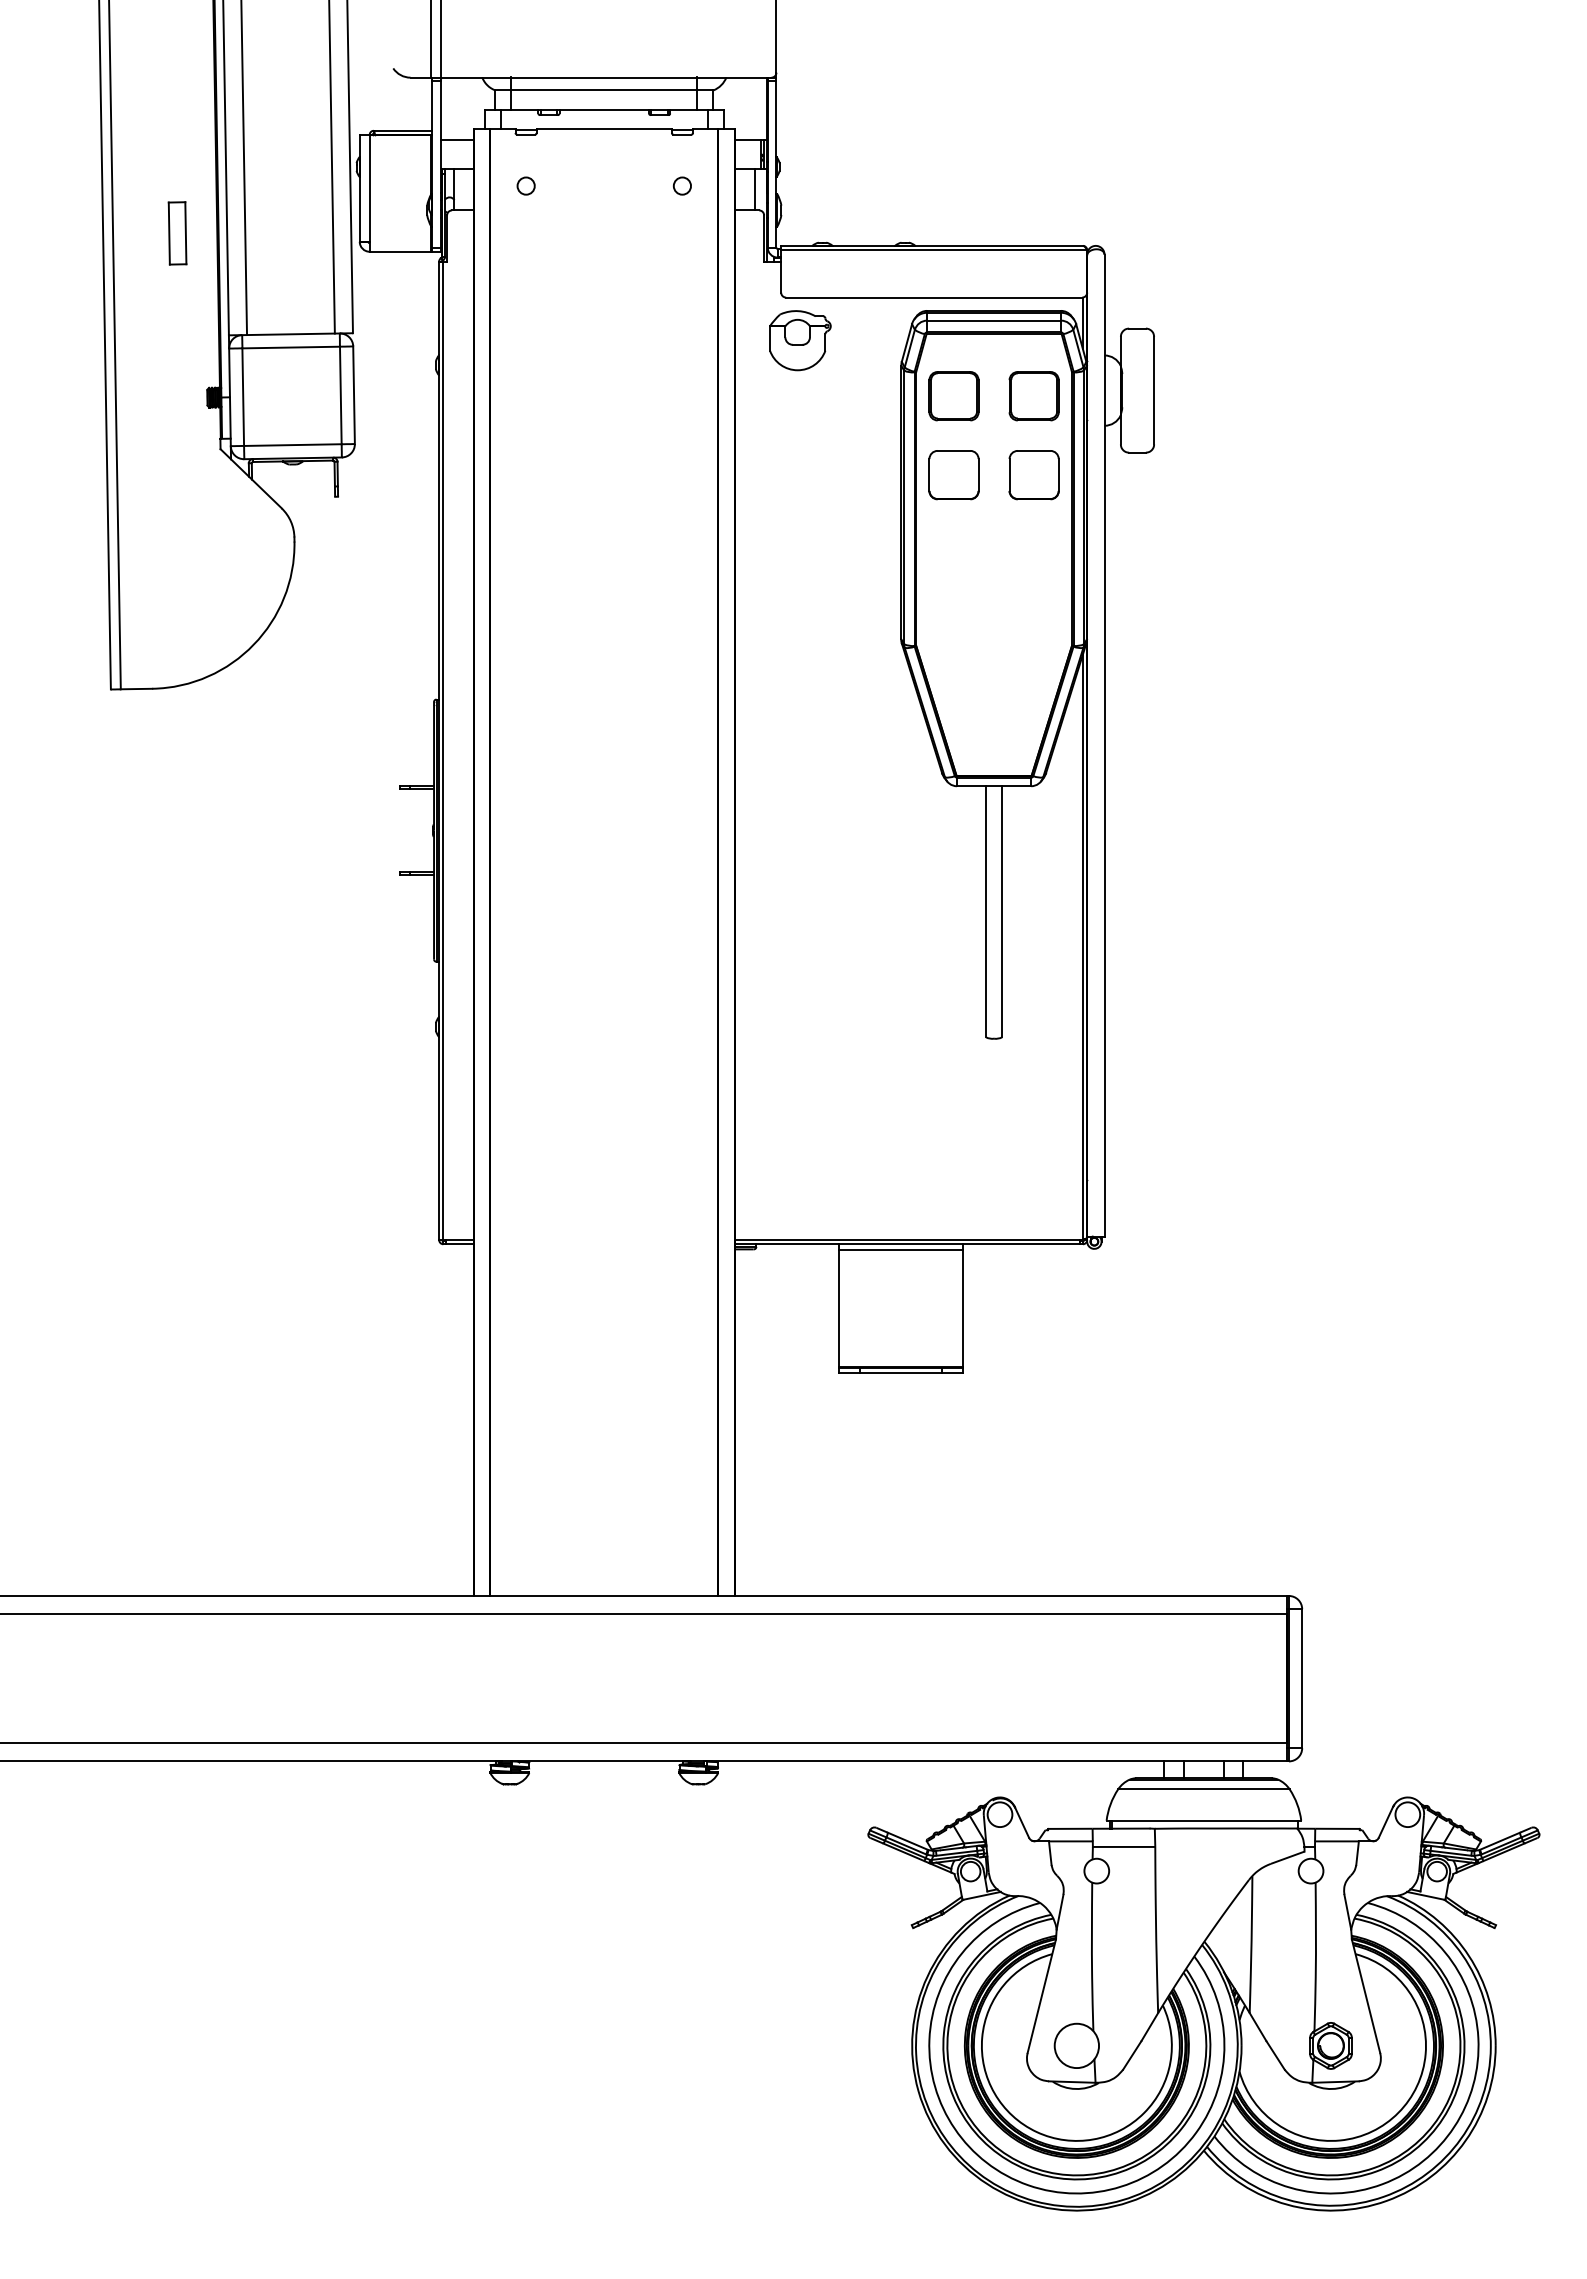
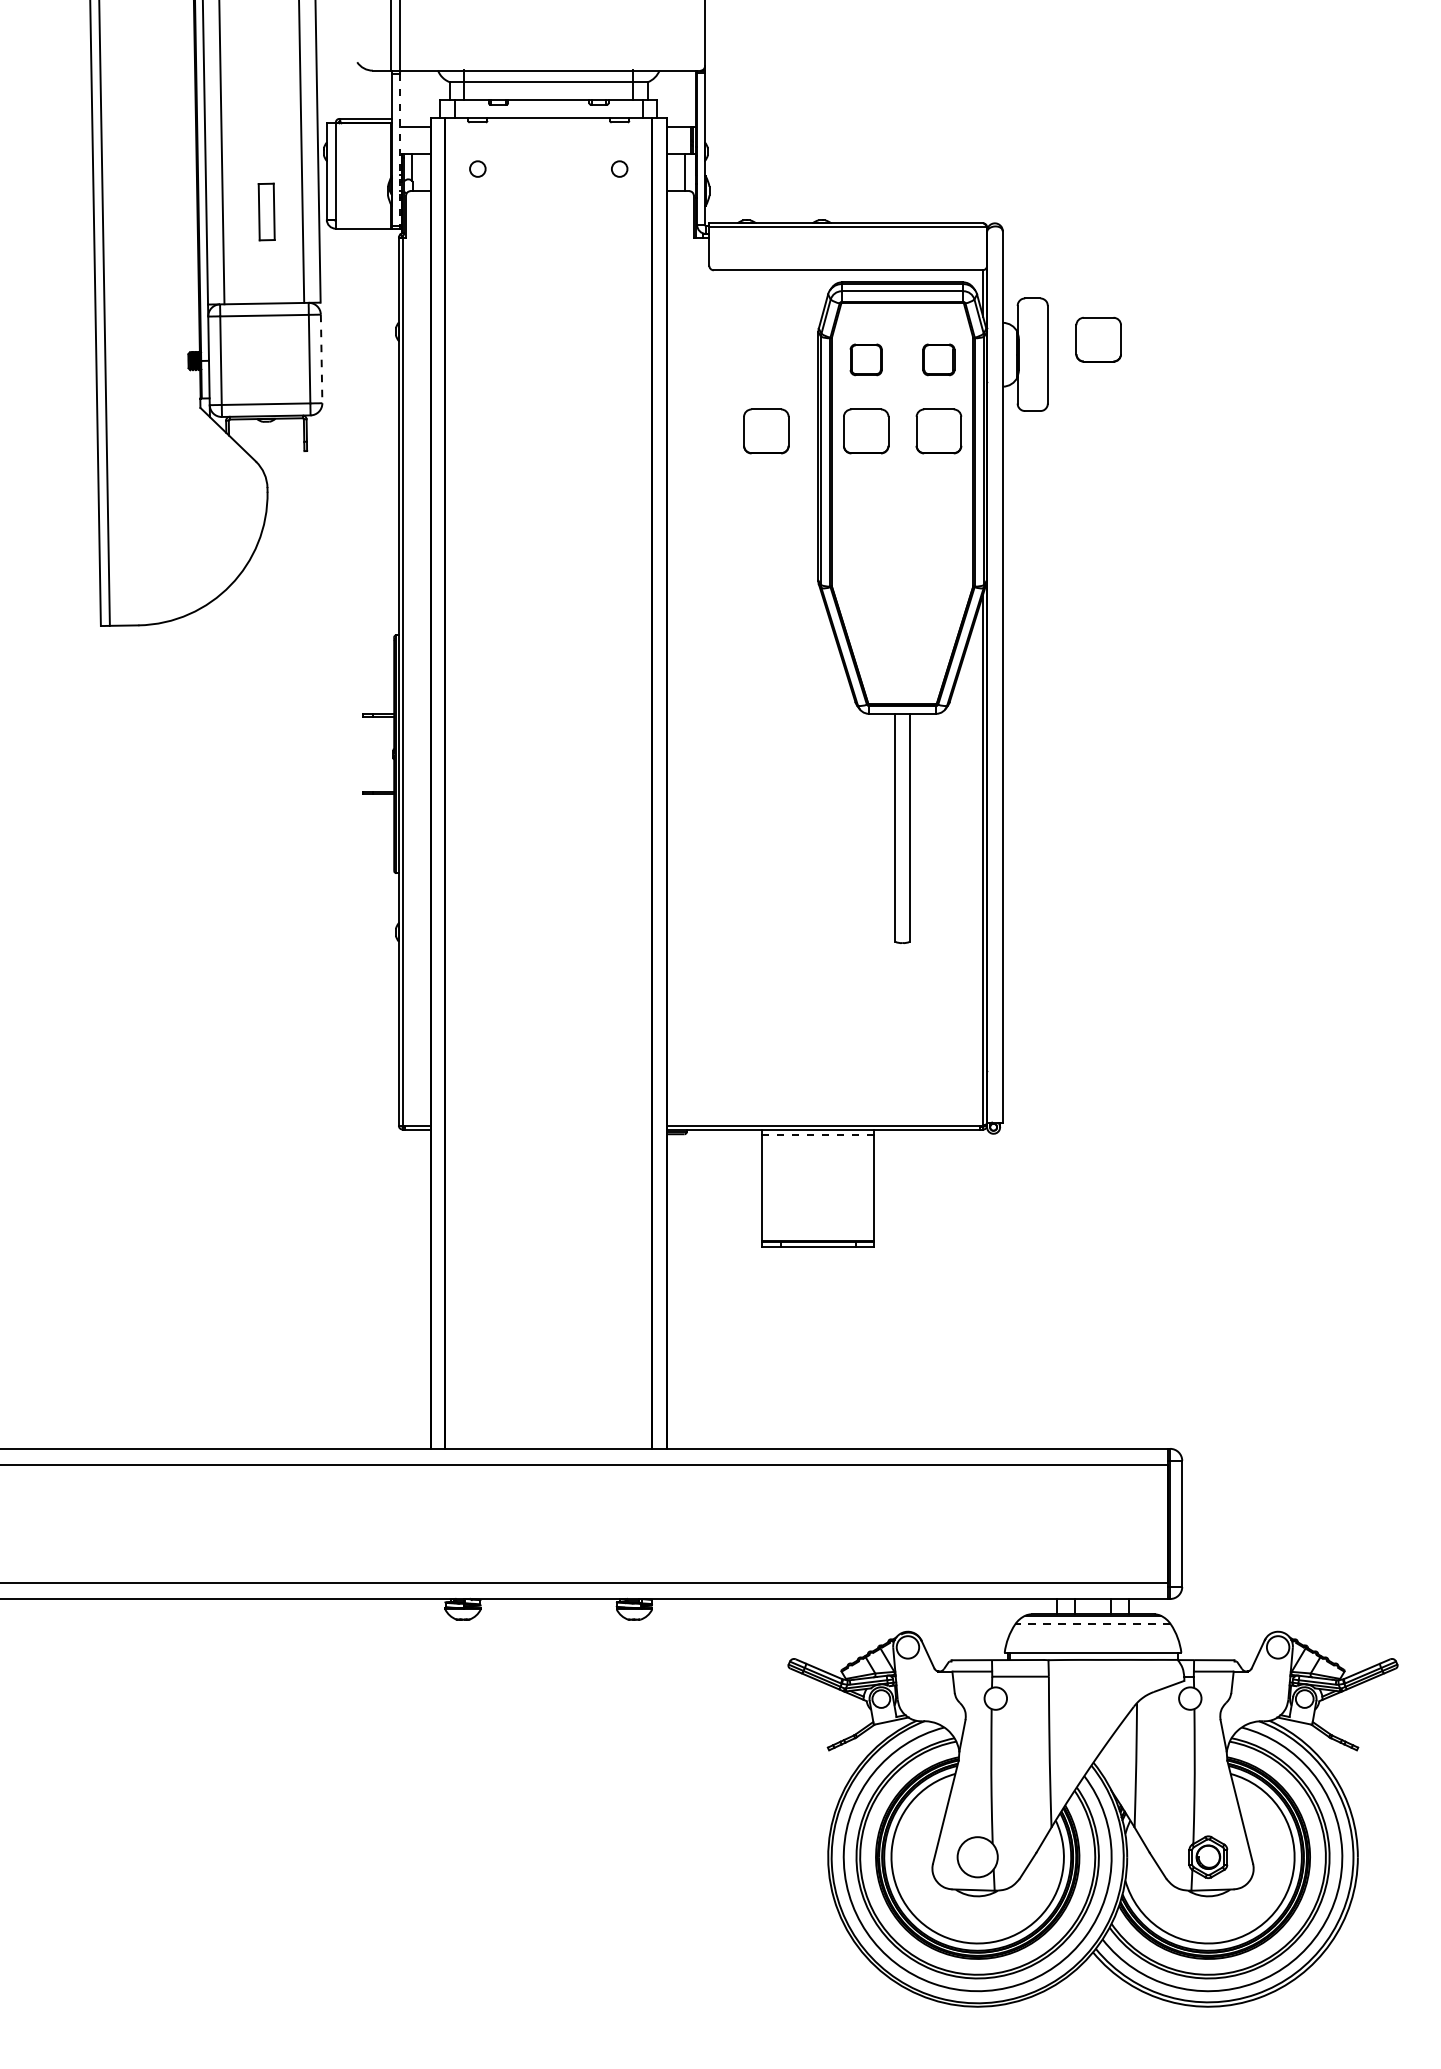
line: (440, 164) -> (400, 149), solid -> dashed
part: (177, 233) -> (266, 212), moved
part: (800, 340) -> (726, 309), removed
part: (1209, 374) -> (1098, 340), added
line: (354, 395) -> (322, 359), solid -> dashed
part: (953, 396) -> (865, 360), size x0.7
part: (1033, 396) -> (938, 360), size x0.7
part: (843, 475) -> (765, 431), added
line: (901, 1250) -> (818, 1135), solid -> dashed
line: (1203, 1789) -> (1092, 1624), solid -> dashed

